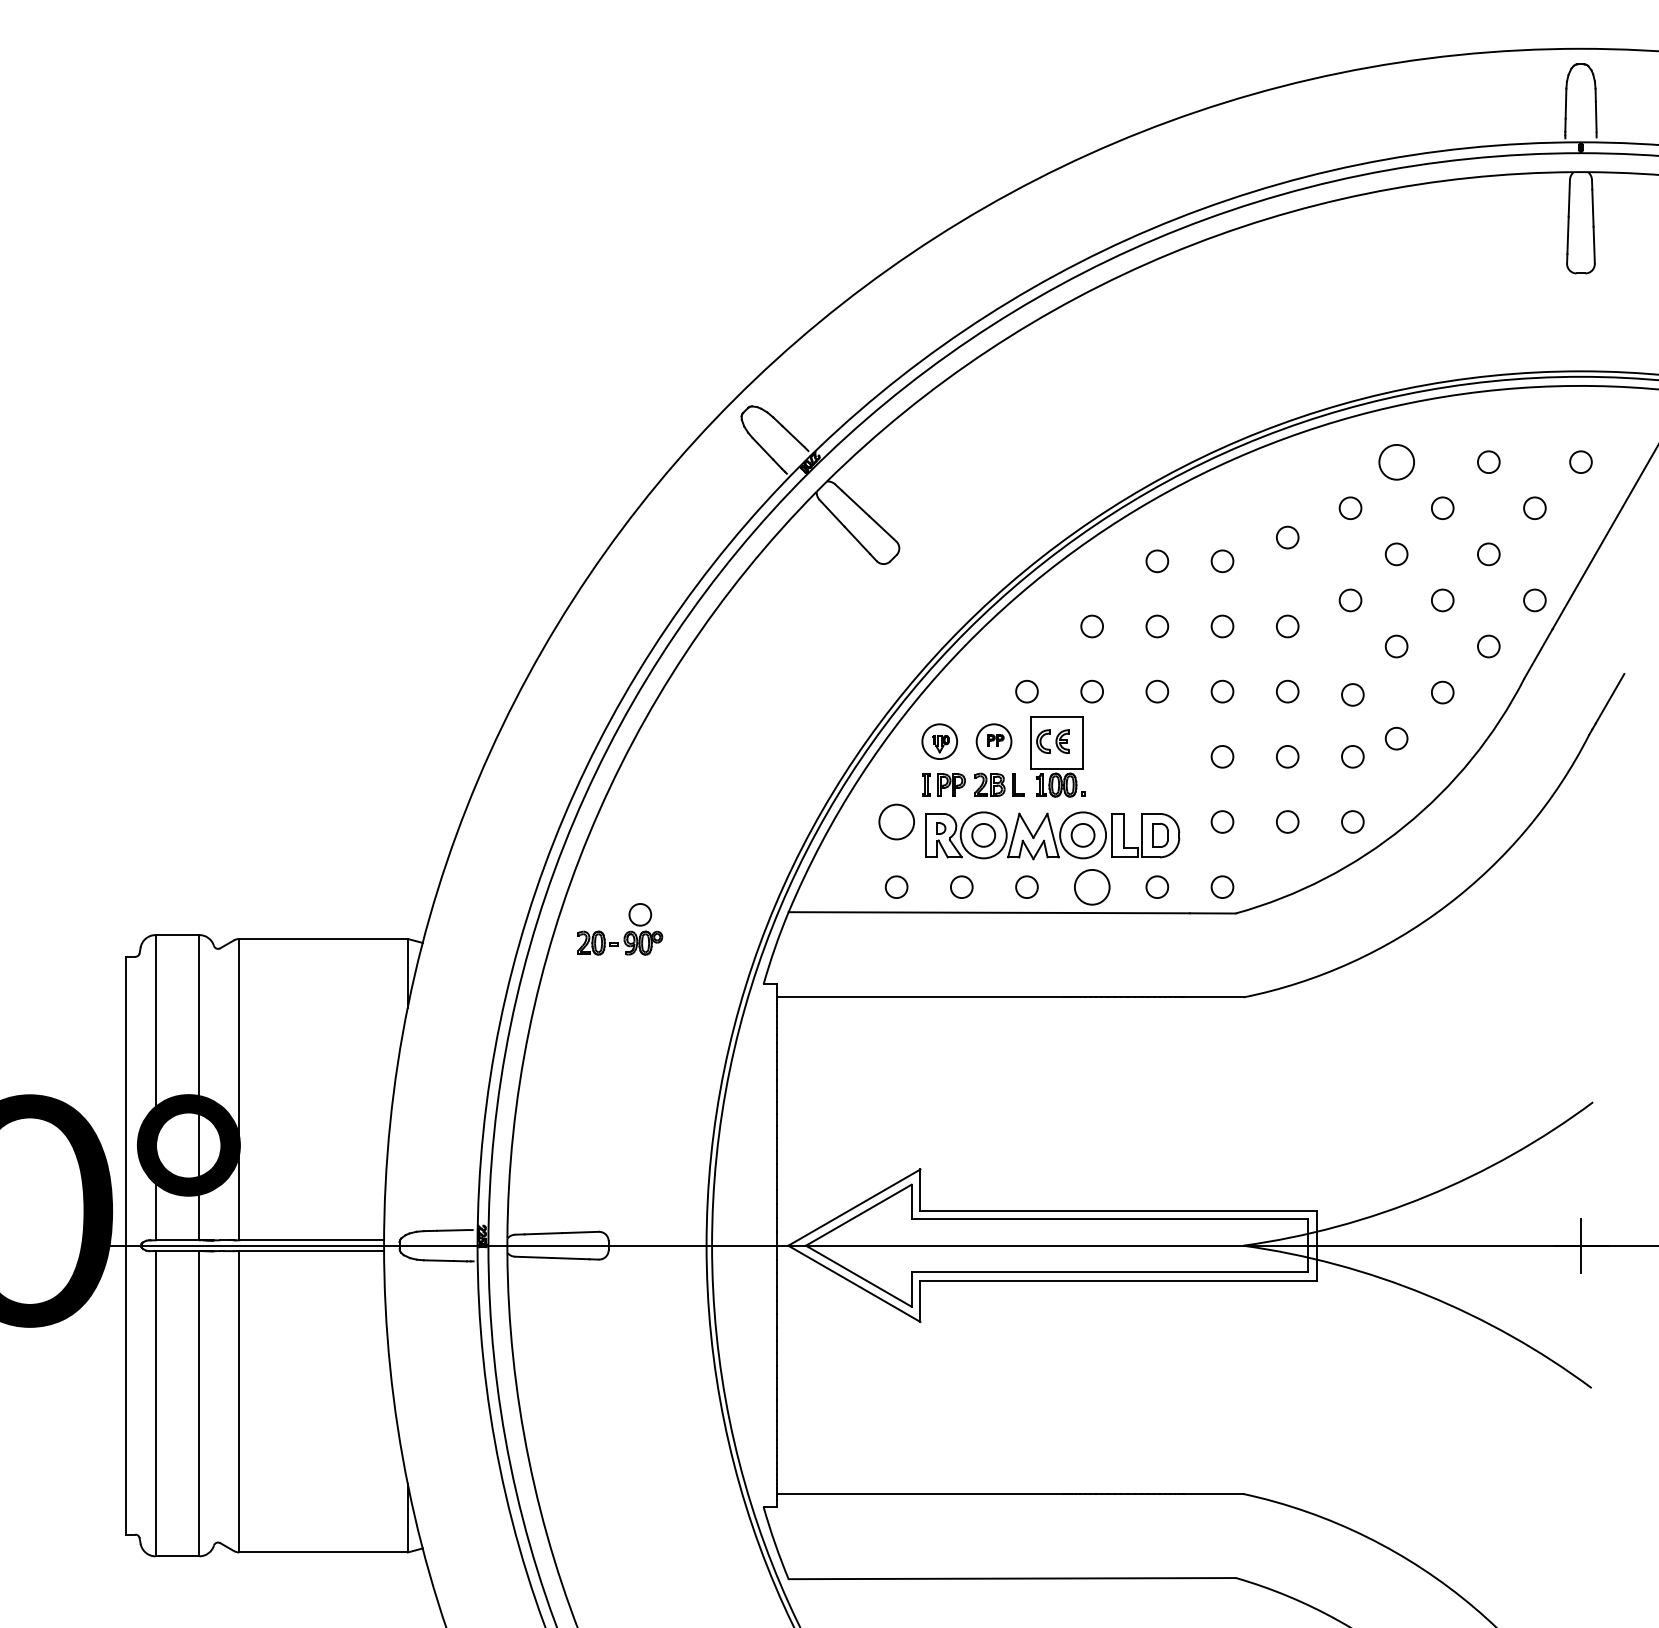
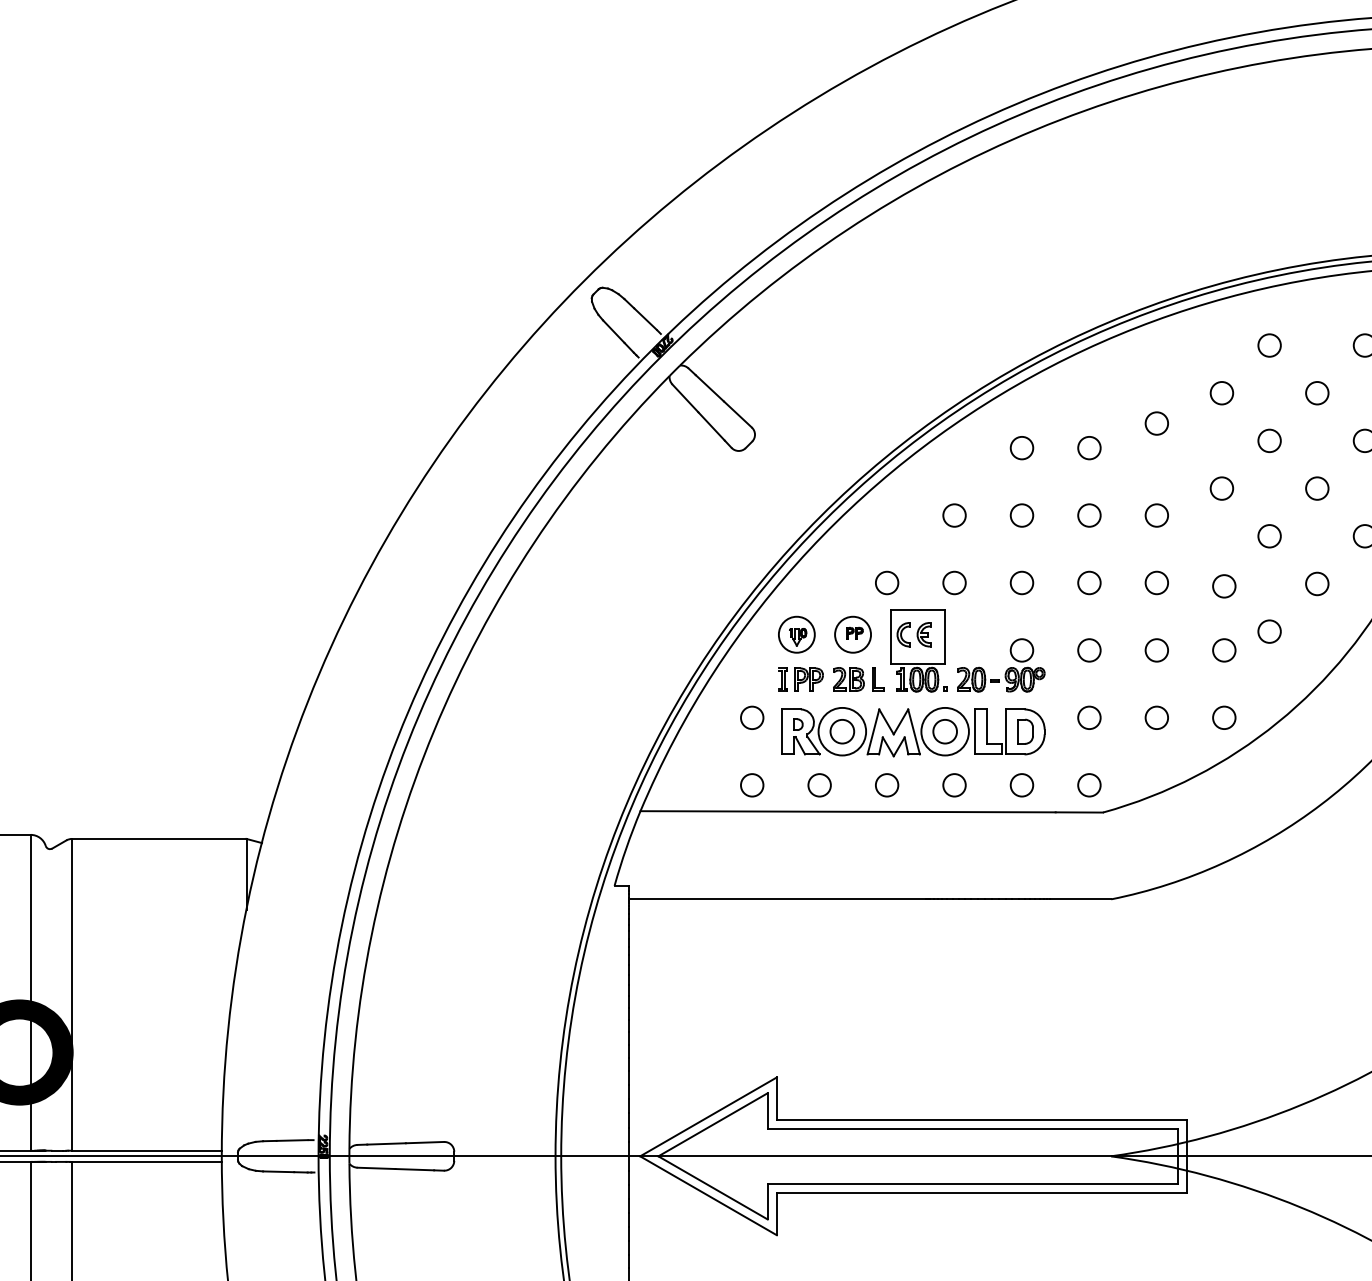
circle: (1396, 461) -> (1269, 344), size x0.62
circle: (896, 821) -> (752, 717), size x0.62
circle: (1091, 886) -> (953, 784), size x0.62
part: (625, 933) -> (1006, 669), moved

